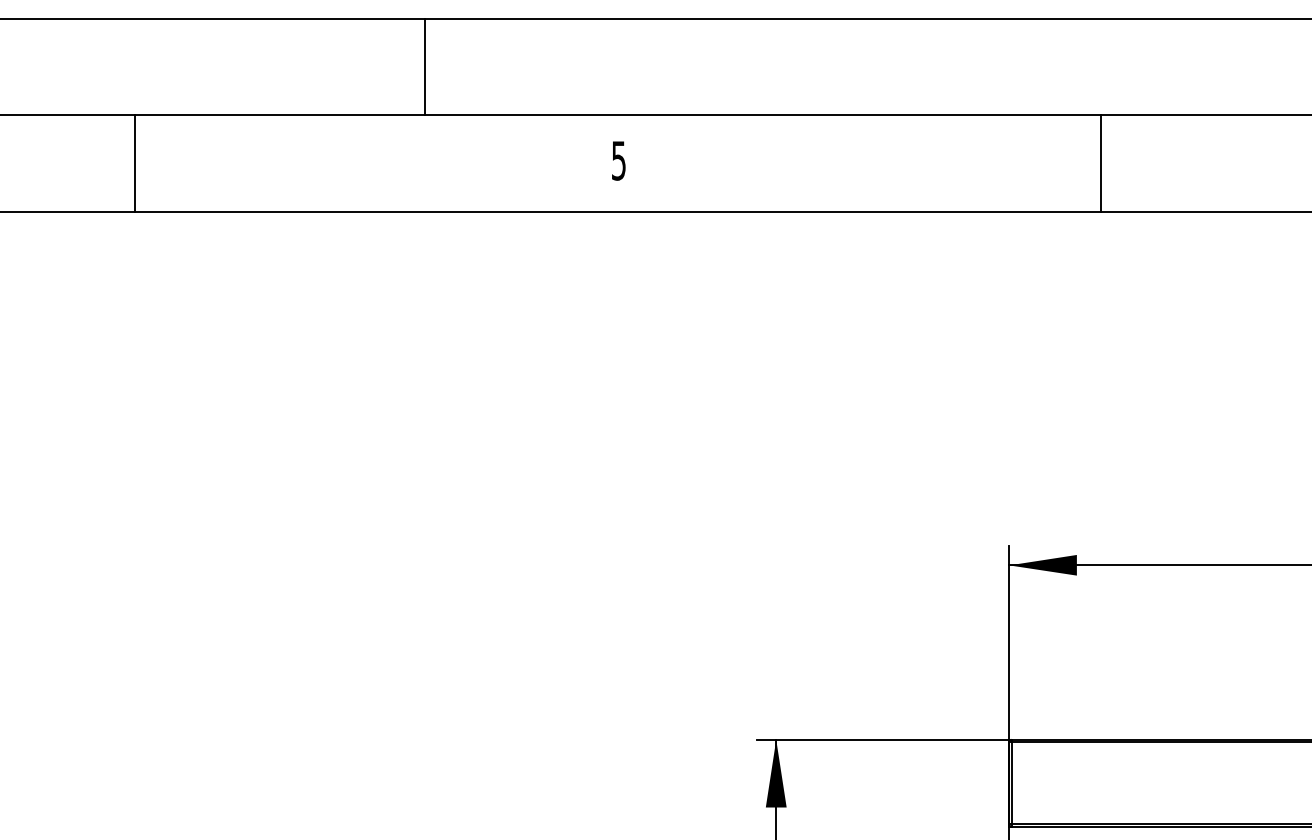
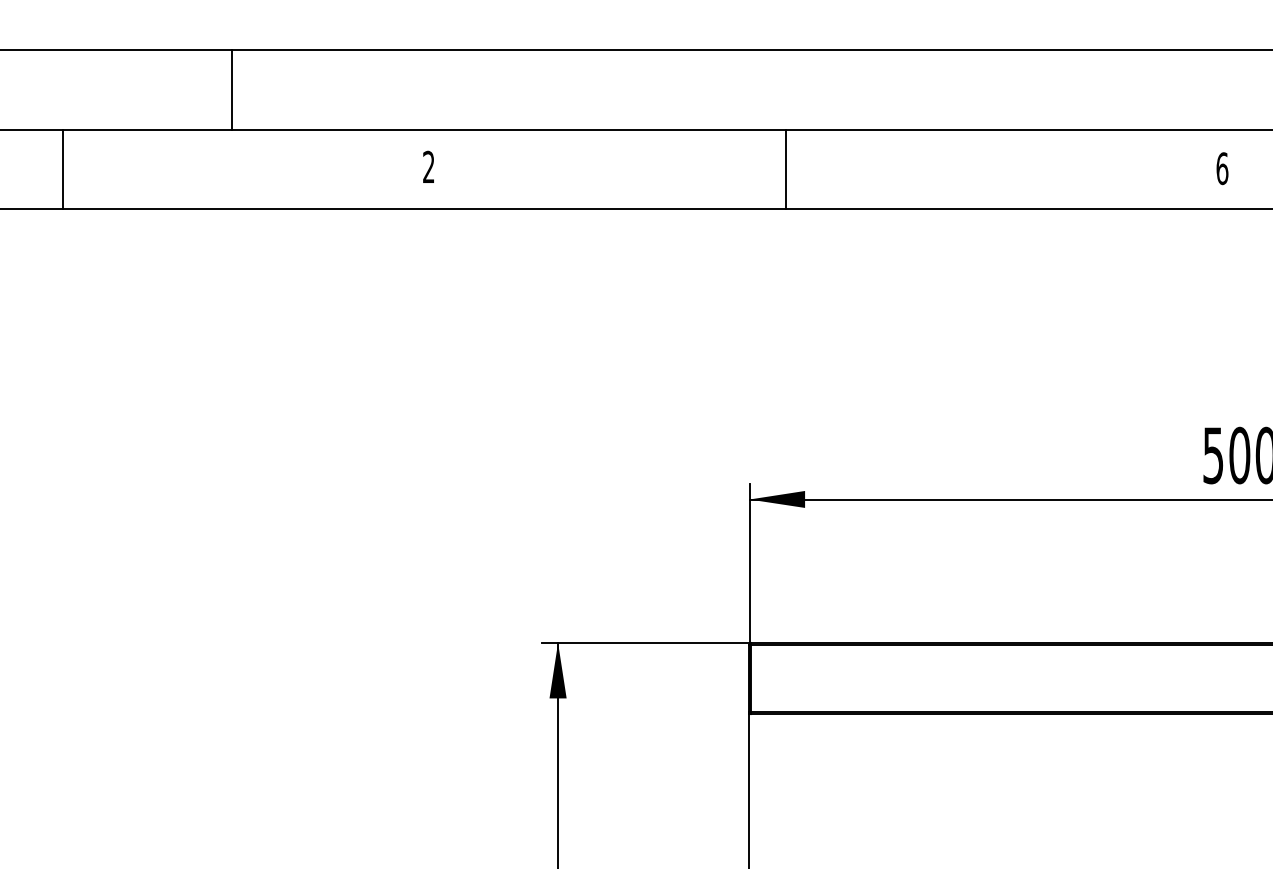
line: (424, 66) -> (231, 89), moved
text: (618, 159) -> (428, 166), 5 -> 2
line: (135, 163) -> (63, 169), moved
line: (1101, 163) -> (786, 169), moved

